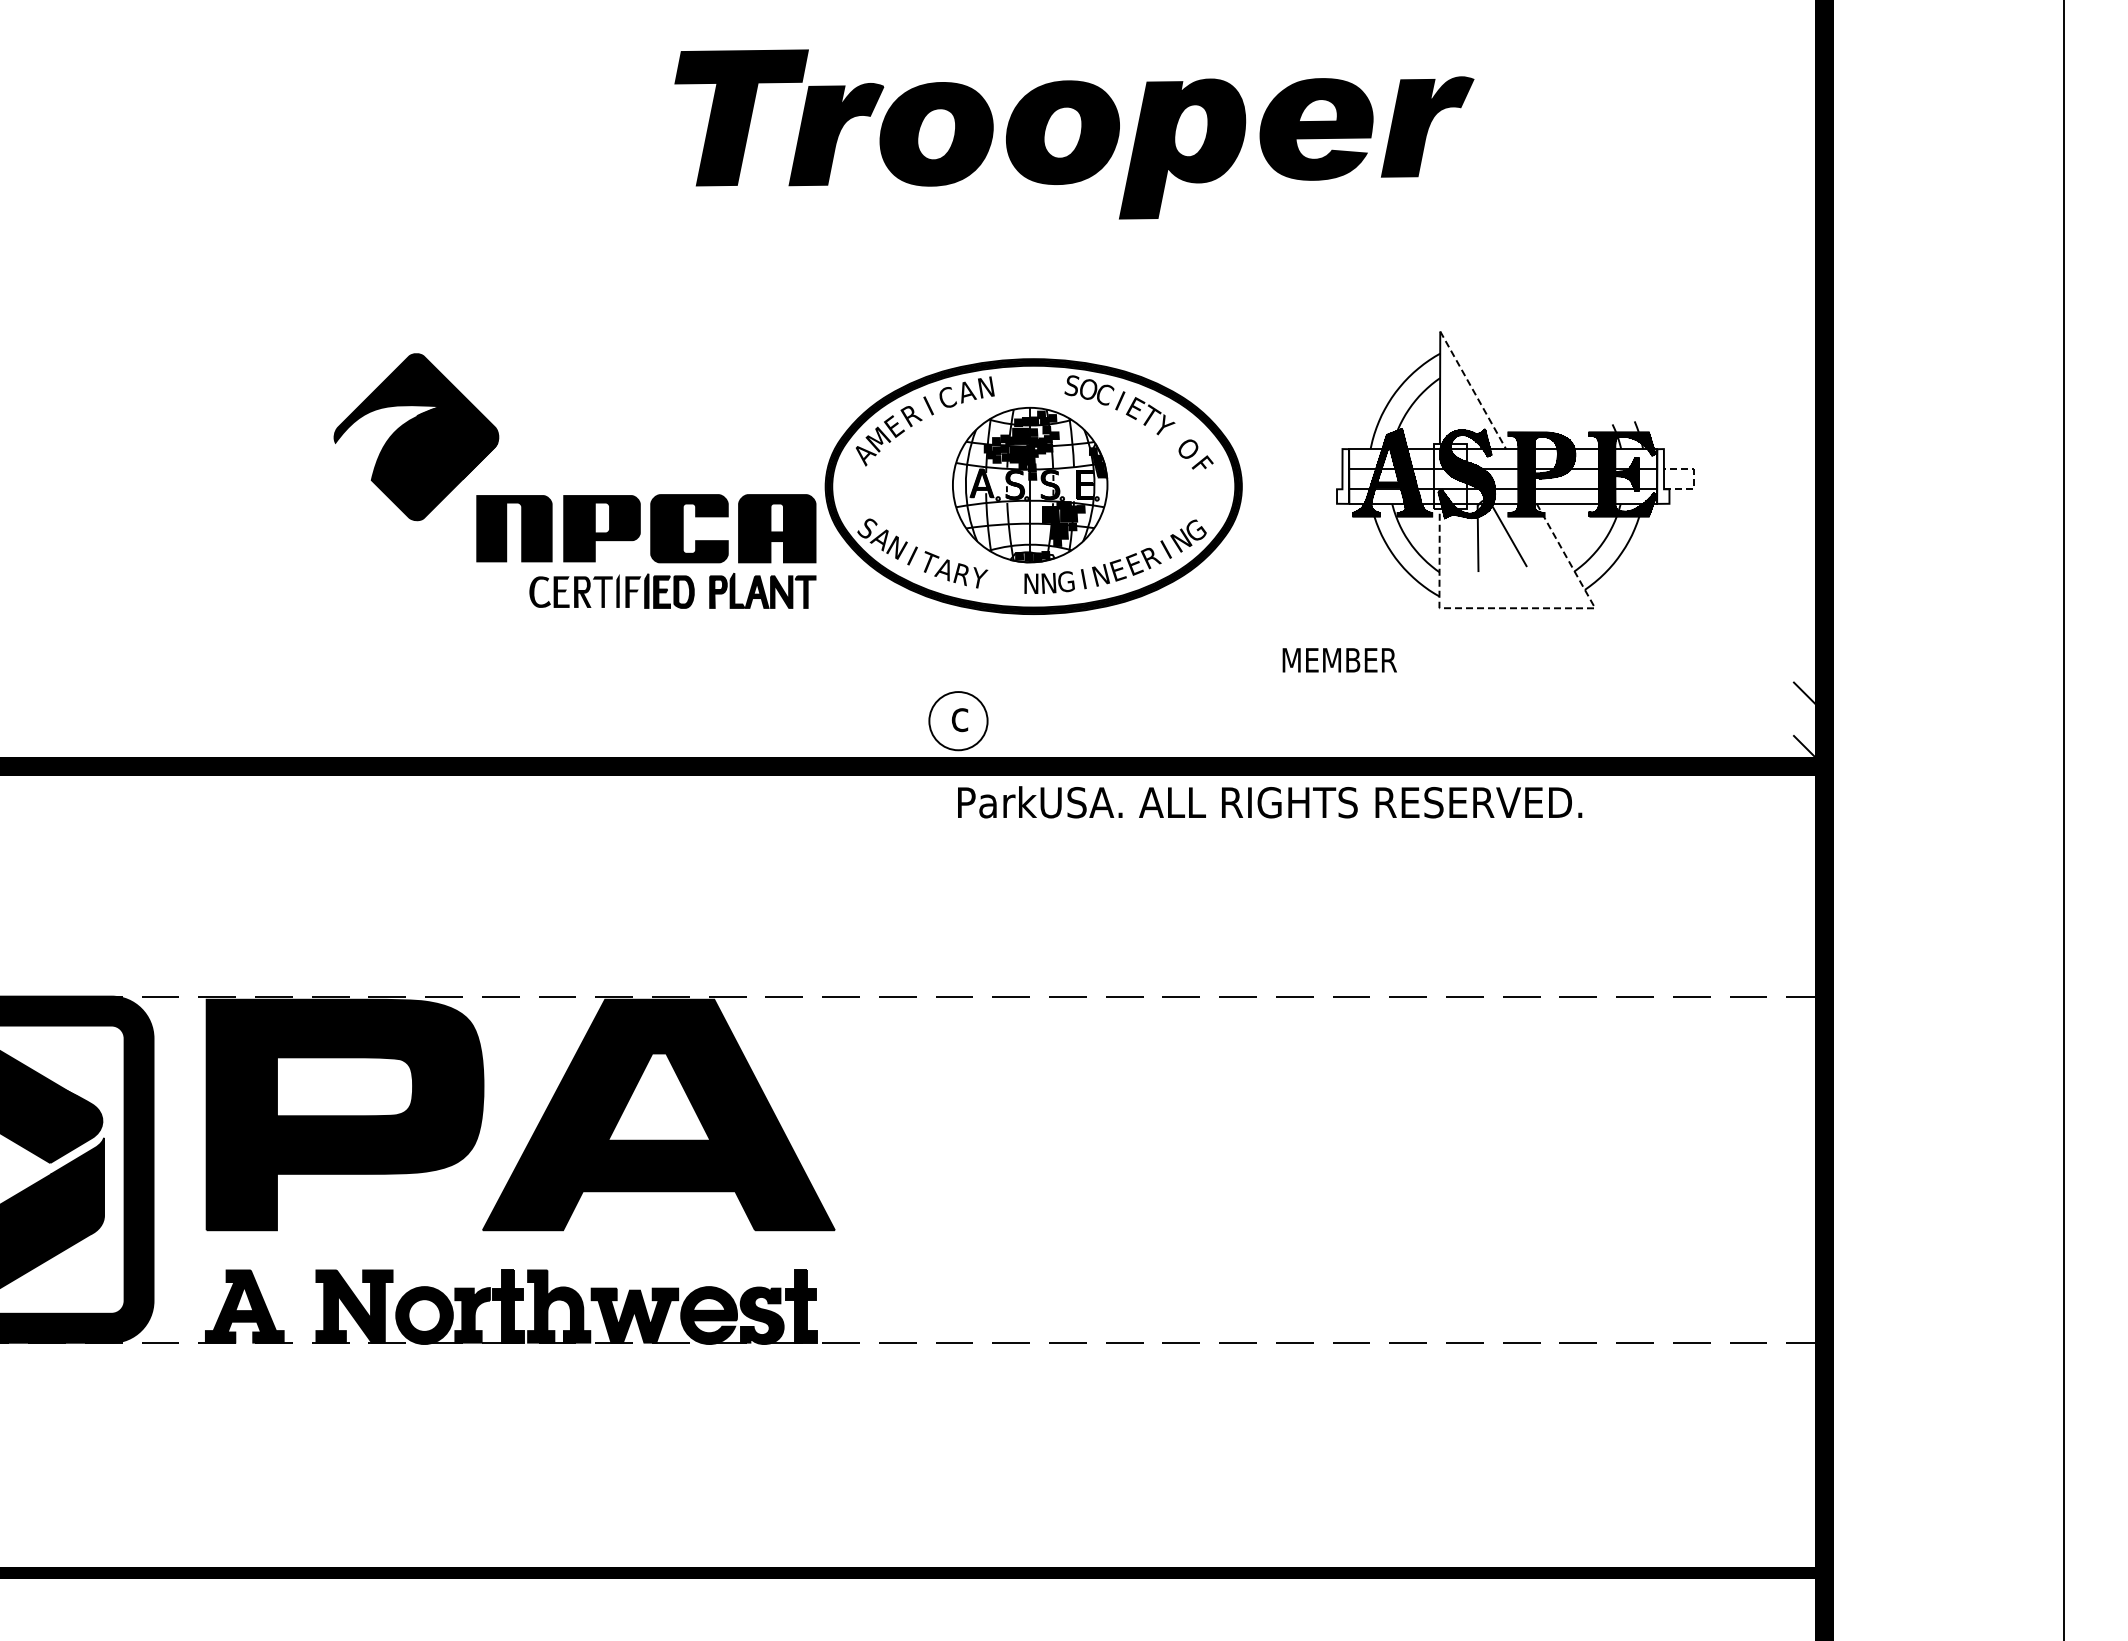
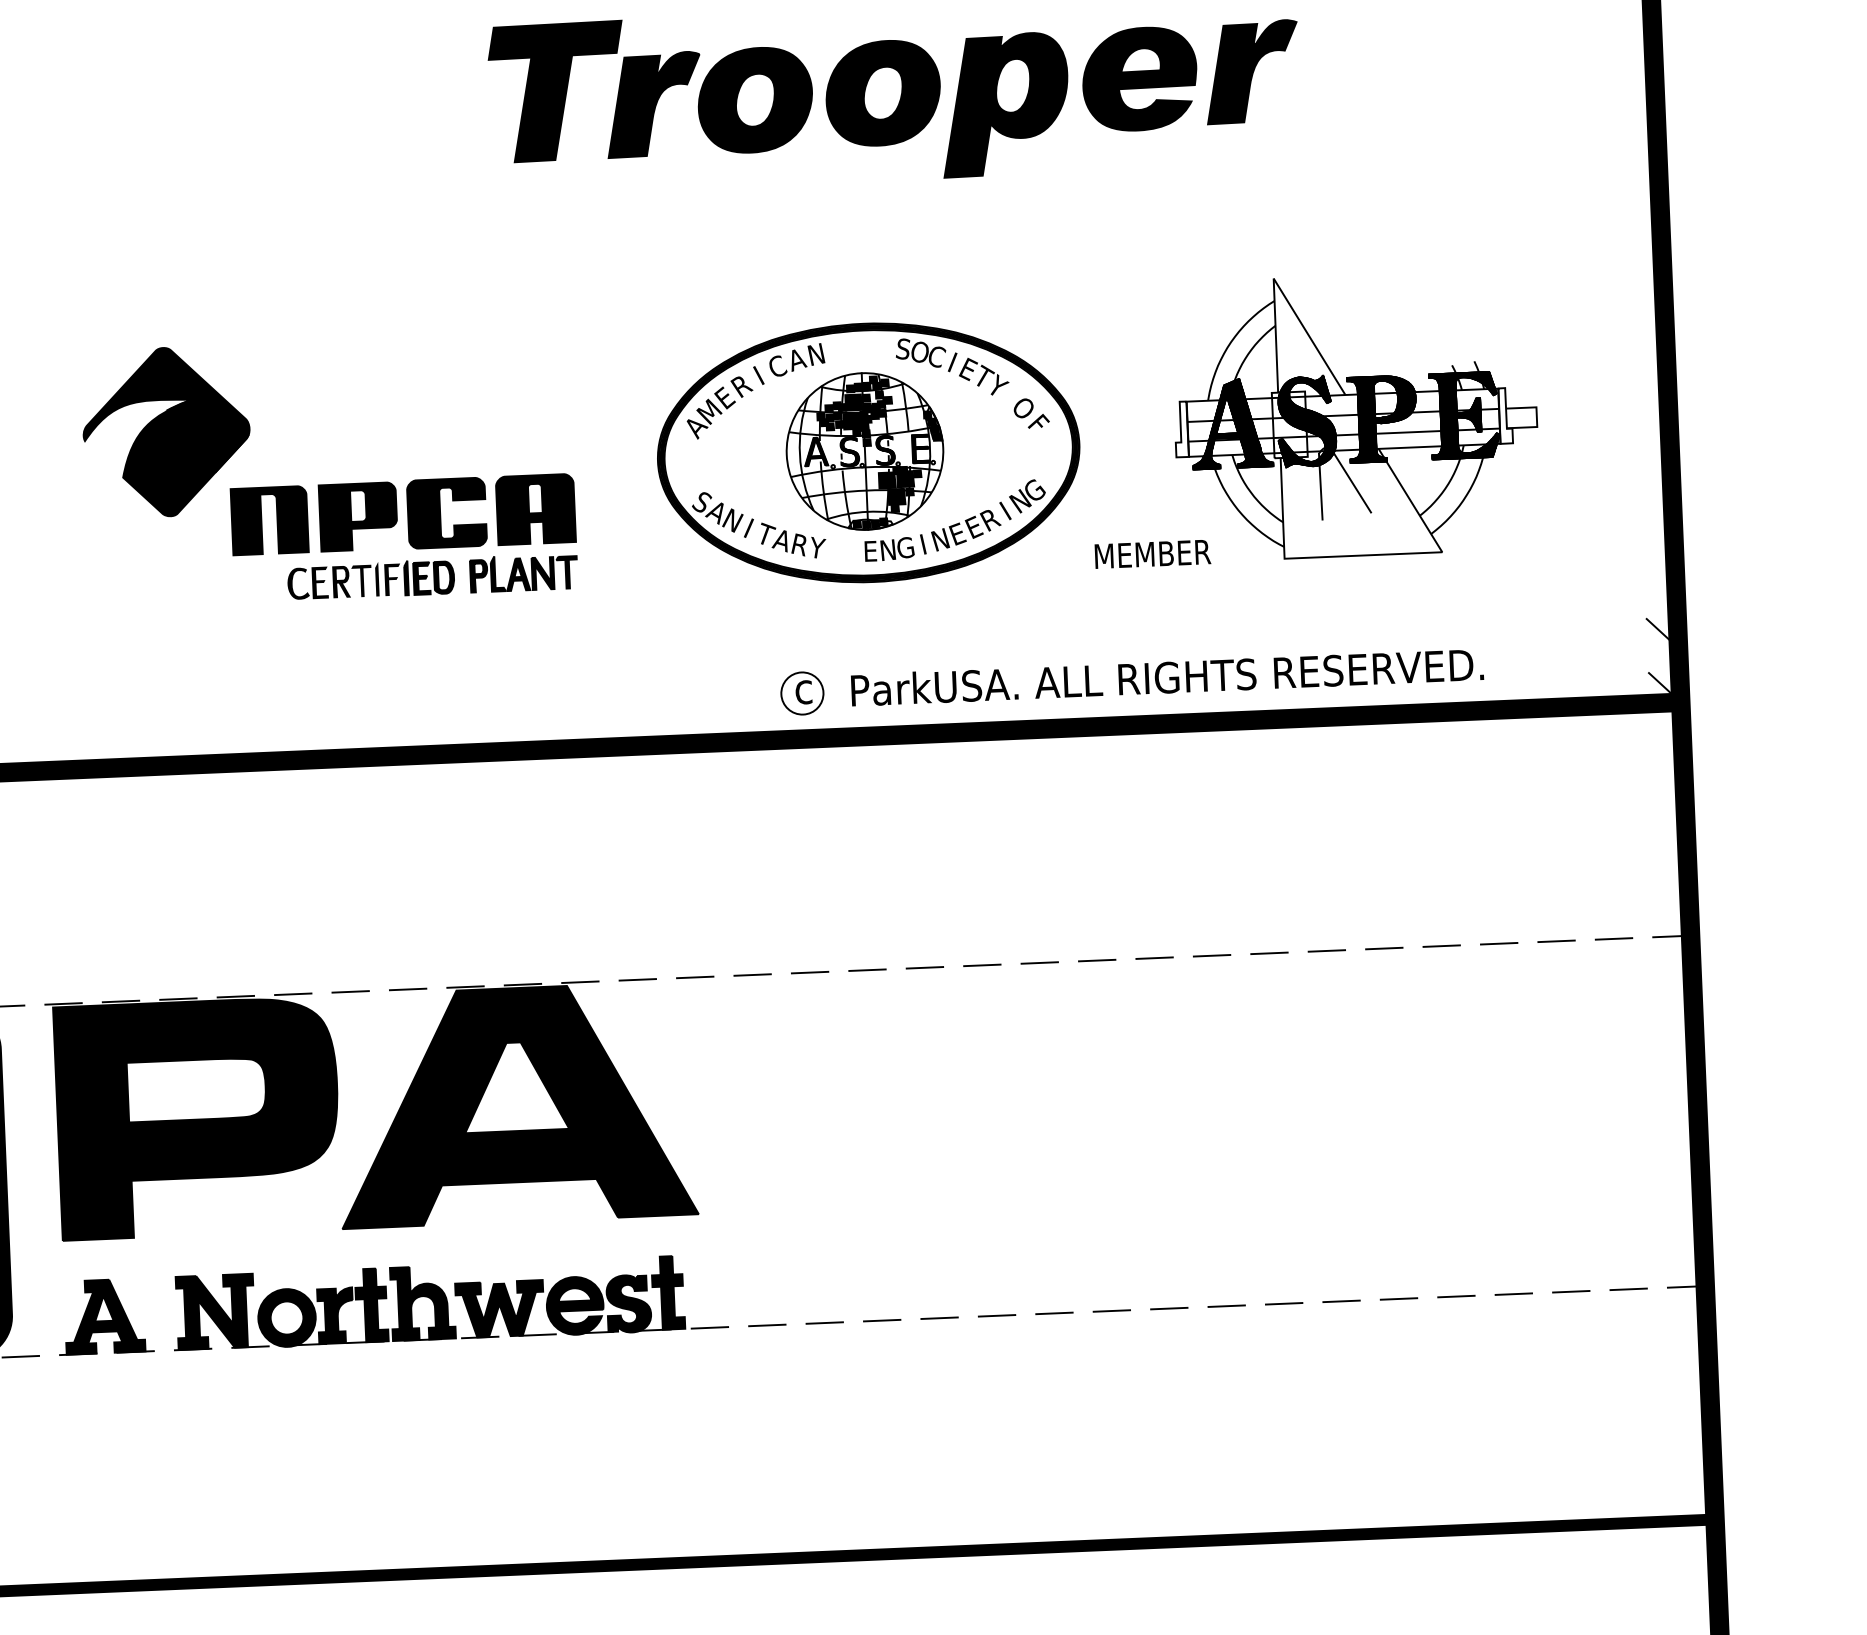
line: (1473, 390) -> (1309, 336), dashed -> solid
line: (1694, 478) -> (1537, 416), dashed -> solid
part: (574, 495) -> (329, 484), moved
text: (1031, 583) -> (870, 551), N -> E
line: (1527, 608) -> (1373, 555), dashed -> solid
text: (1339, 660) -> (1152, 554), moved
circle: (958, 720) -> (802, 692), size x0.71
text: (1270, 802) -> (1167, 677), moved

